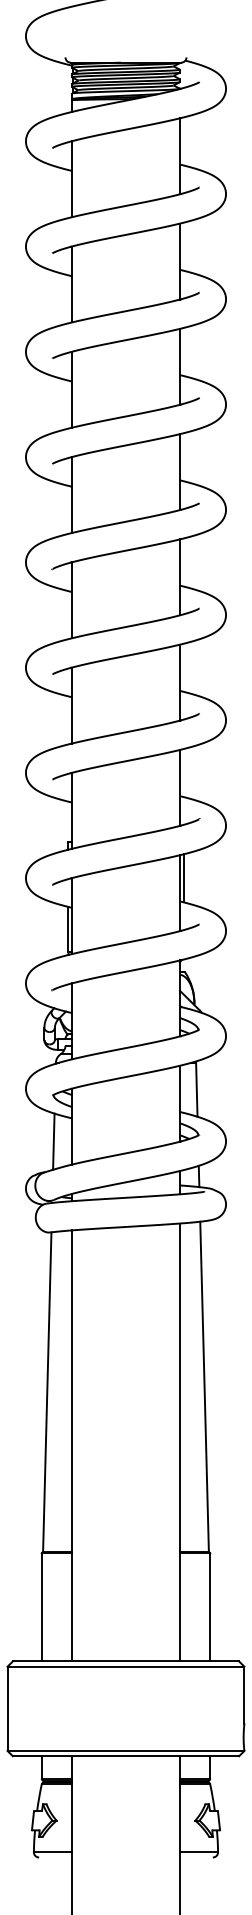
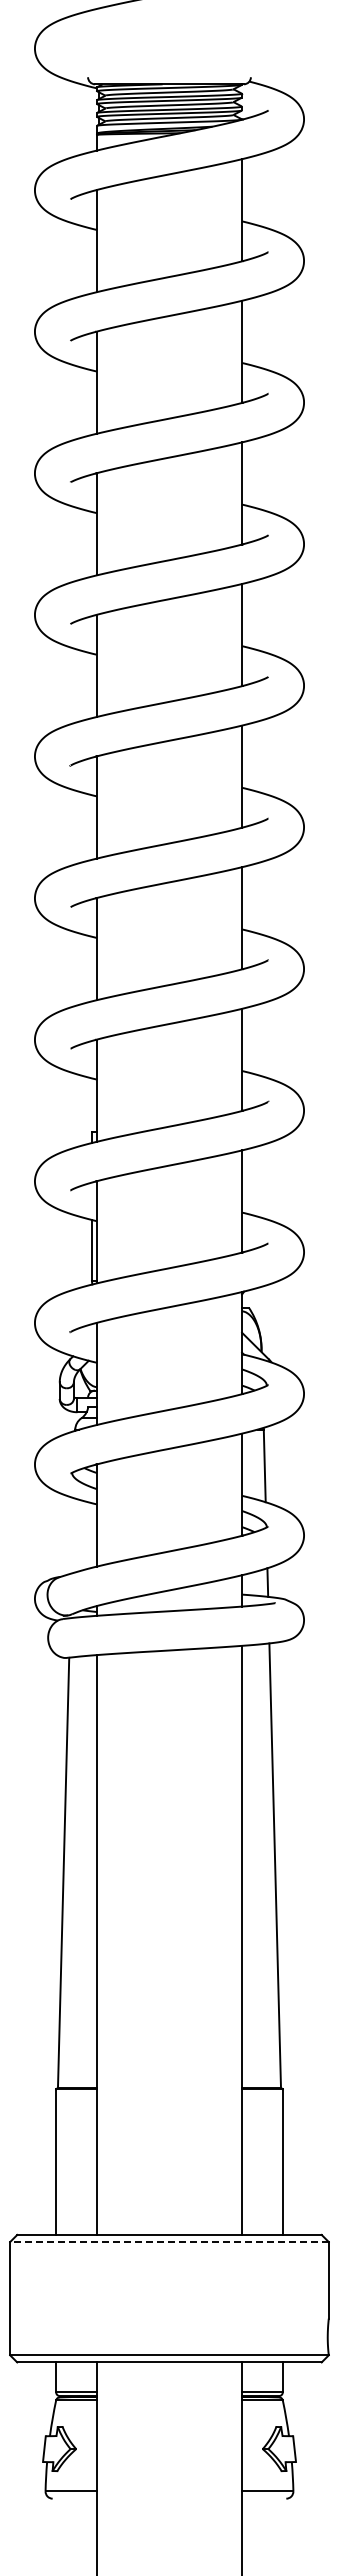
line: (183, 878) -> (247, 1181), removed
line: (53, 1141) -> (72, 1535), removed
line: (125, 1667) -> (168, 2242), solid -> dashed

